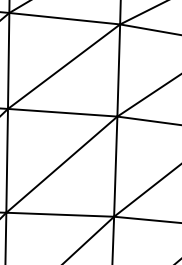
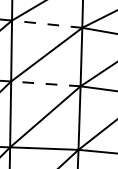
line: (63, 19) -> (46, 24), solid -> dashed
line: (62, 112) -> (45, 83), solid -> dashed

